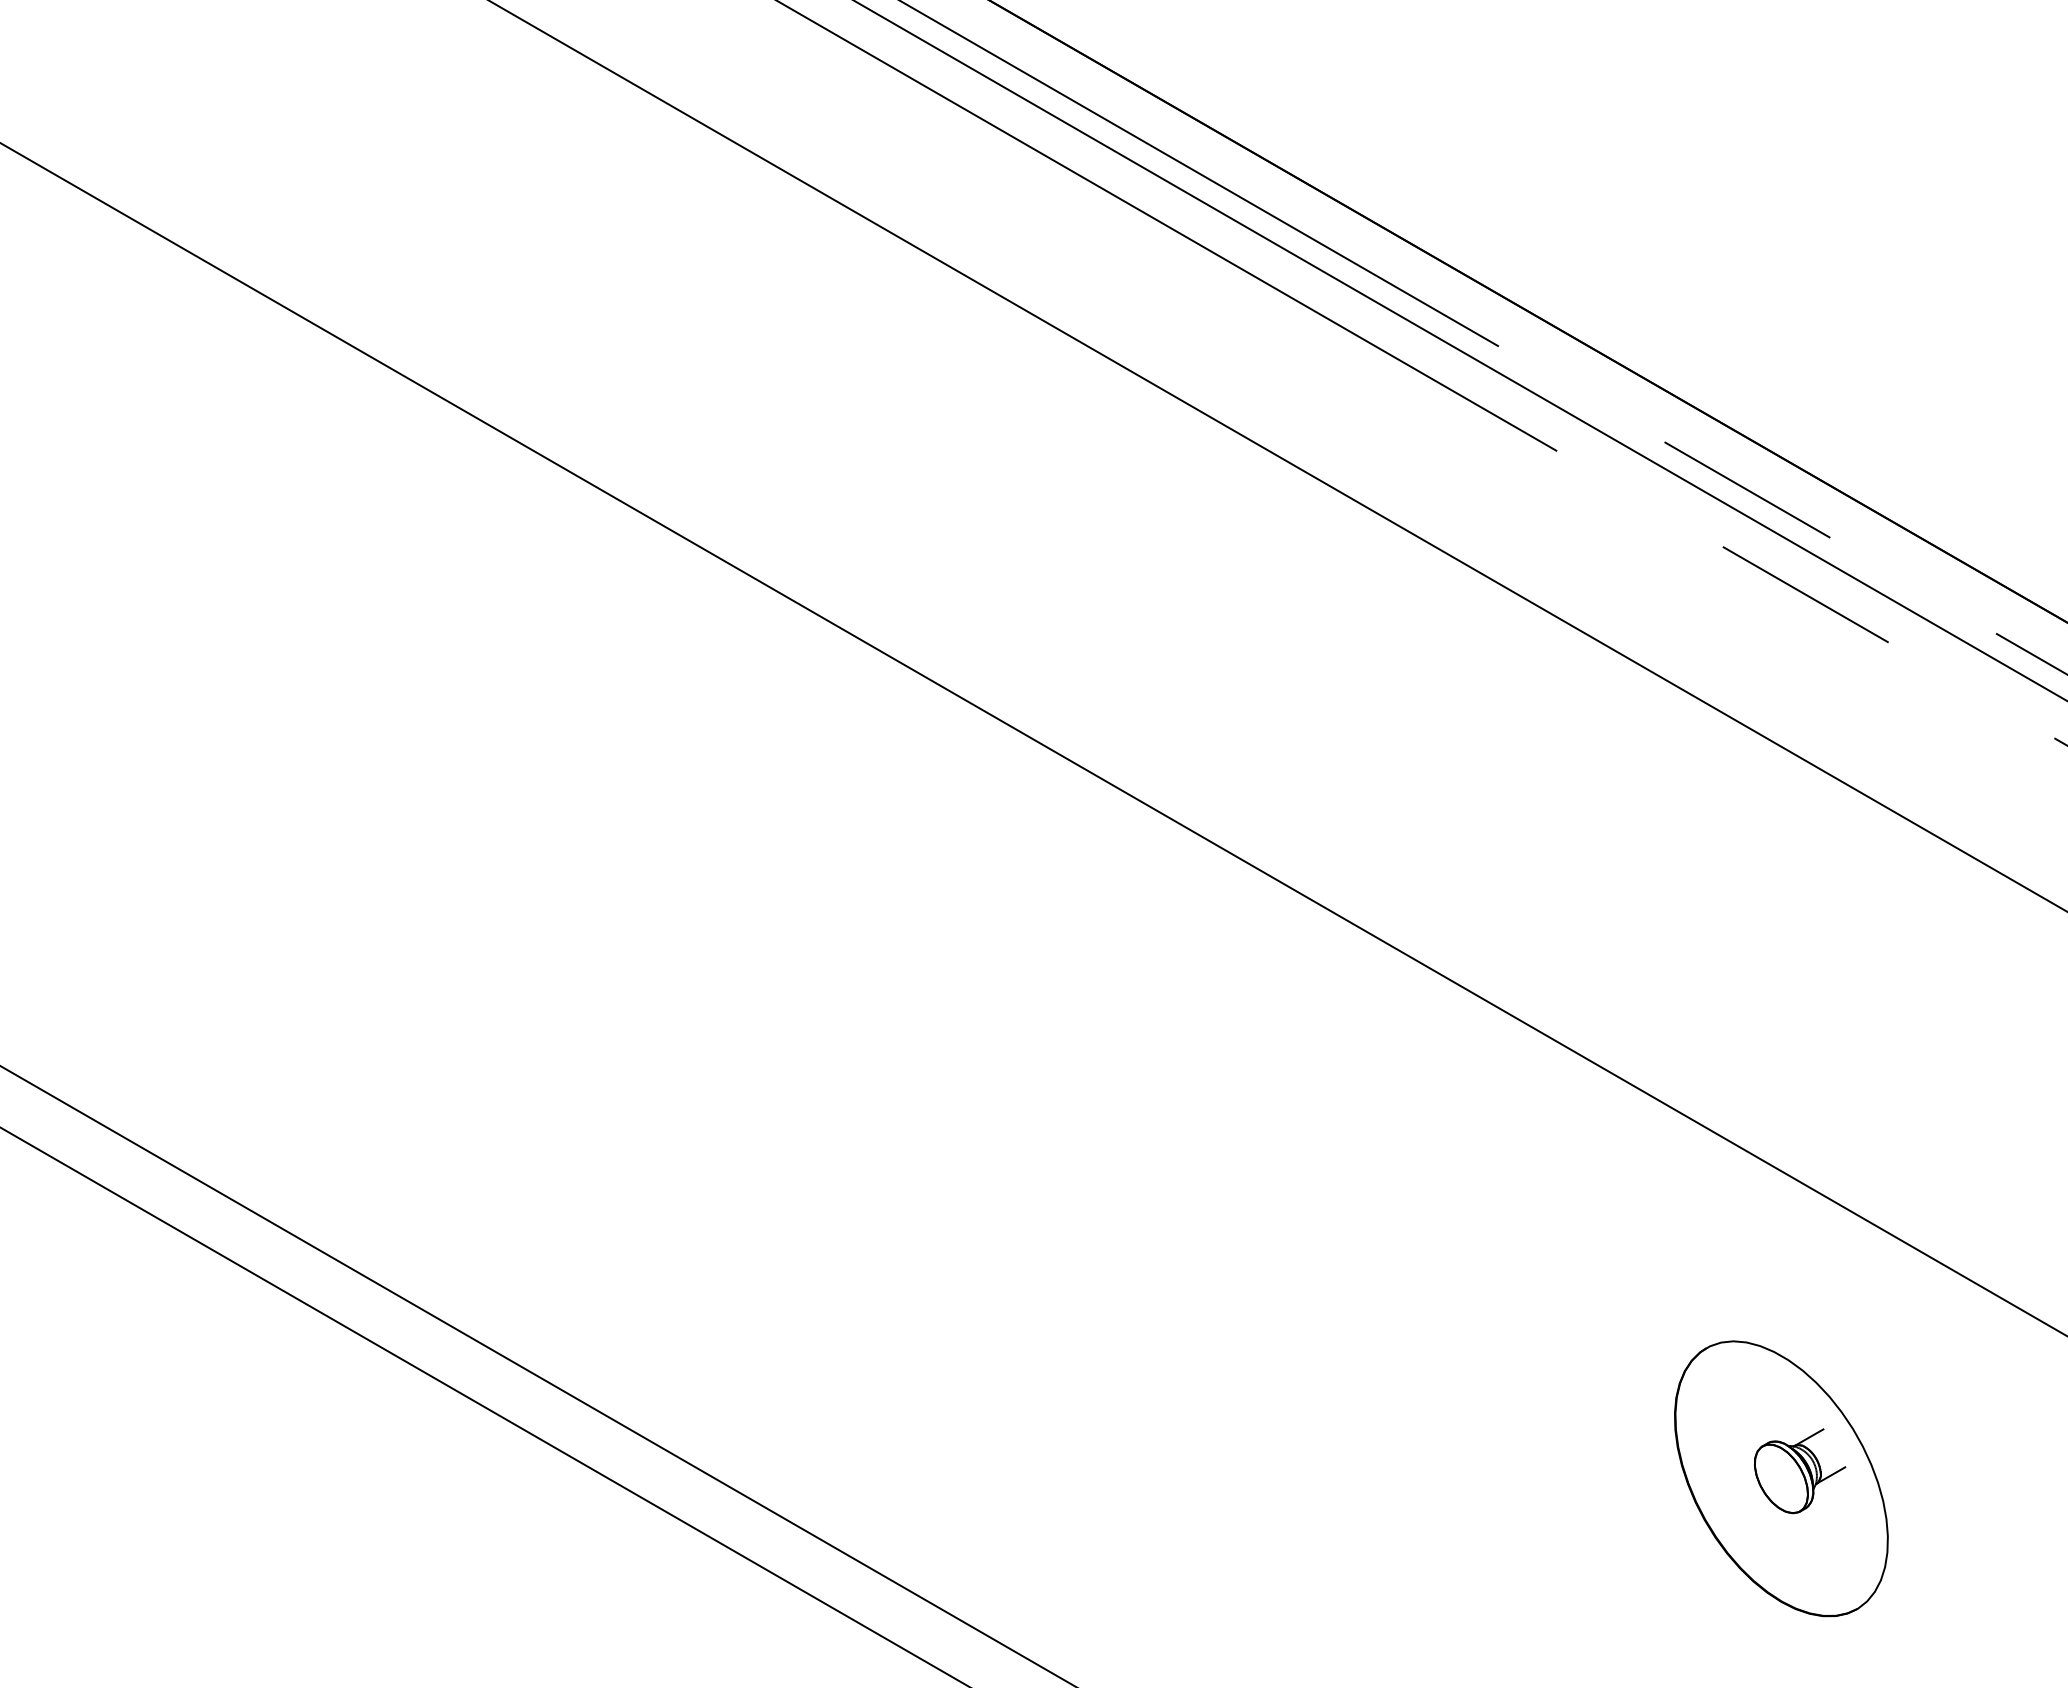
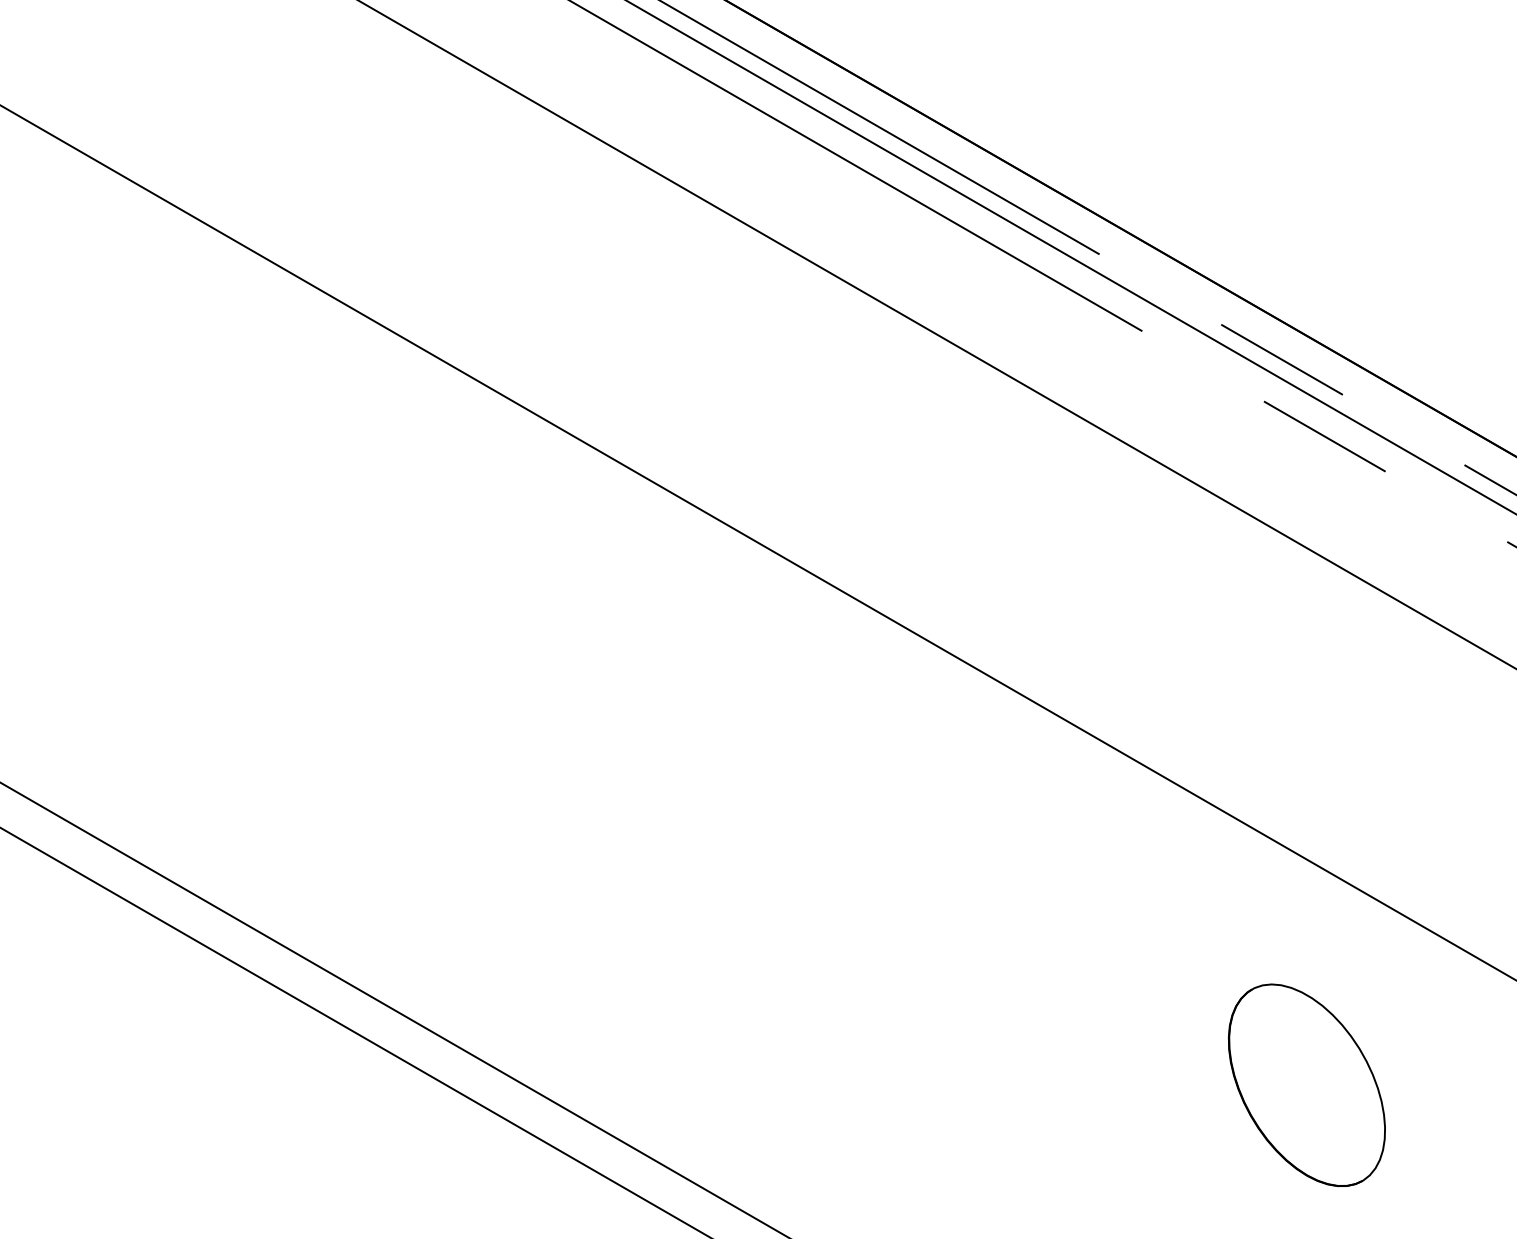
part: (1800, 1471) -> (1320, 1079), removed

